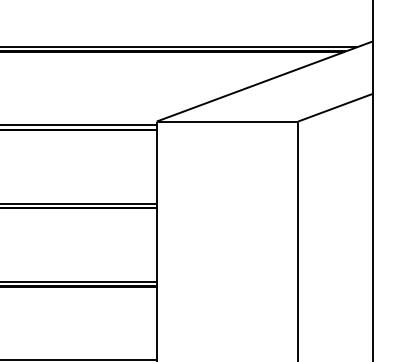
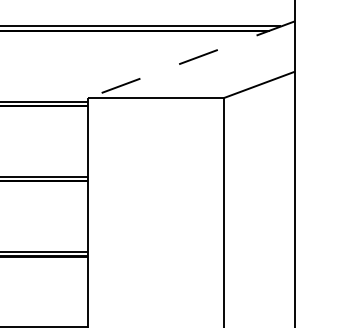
line: (264, 81) -> (191, 59), solid -> dashed

